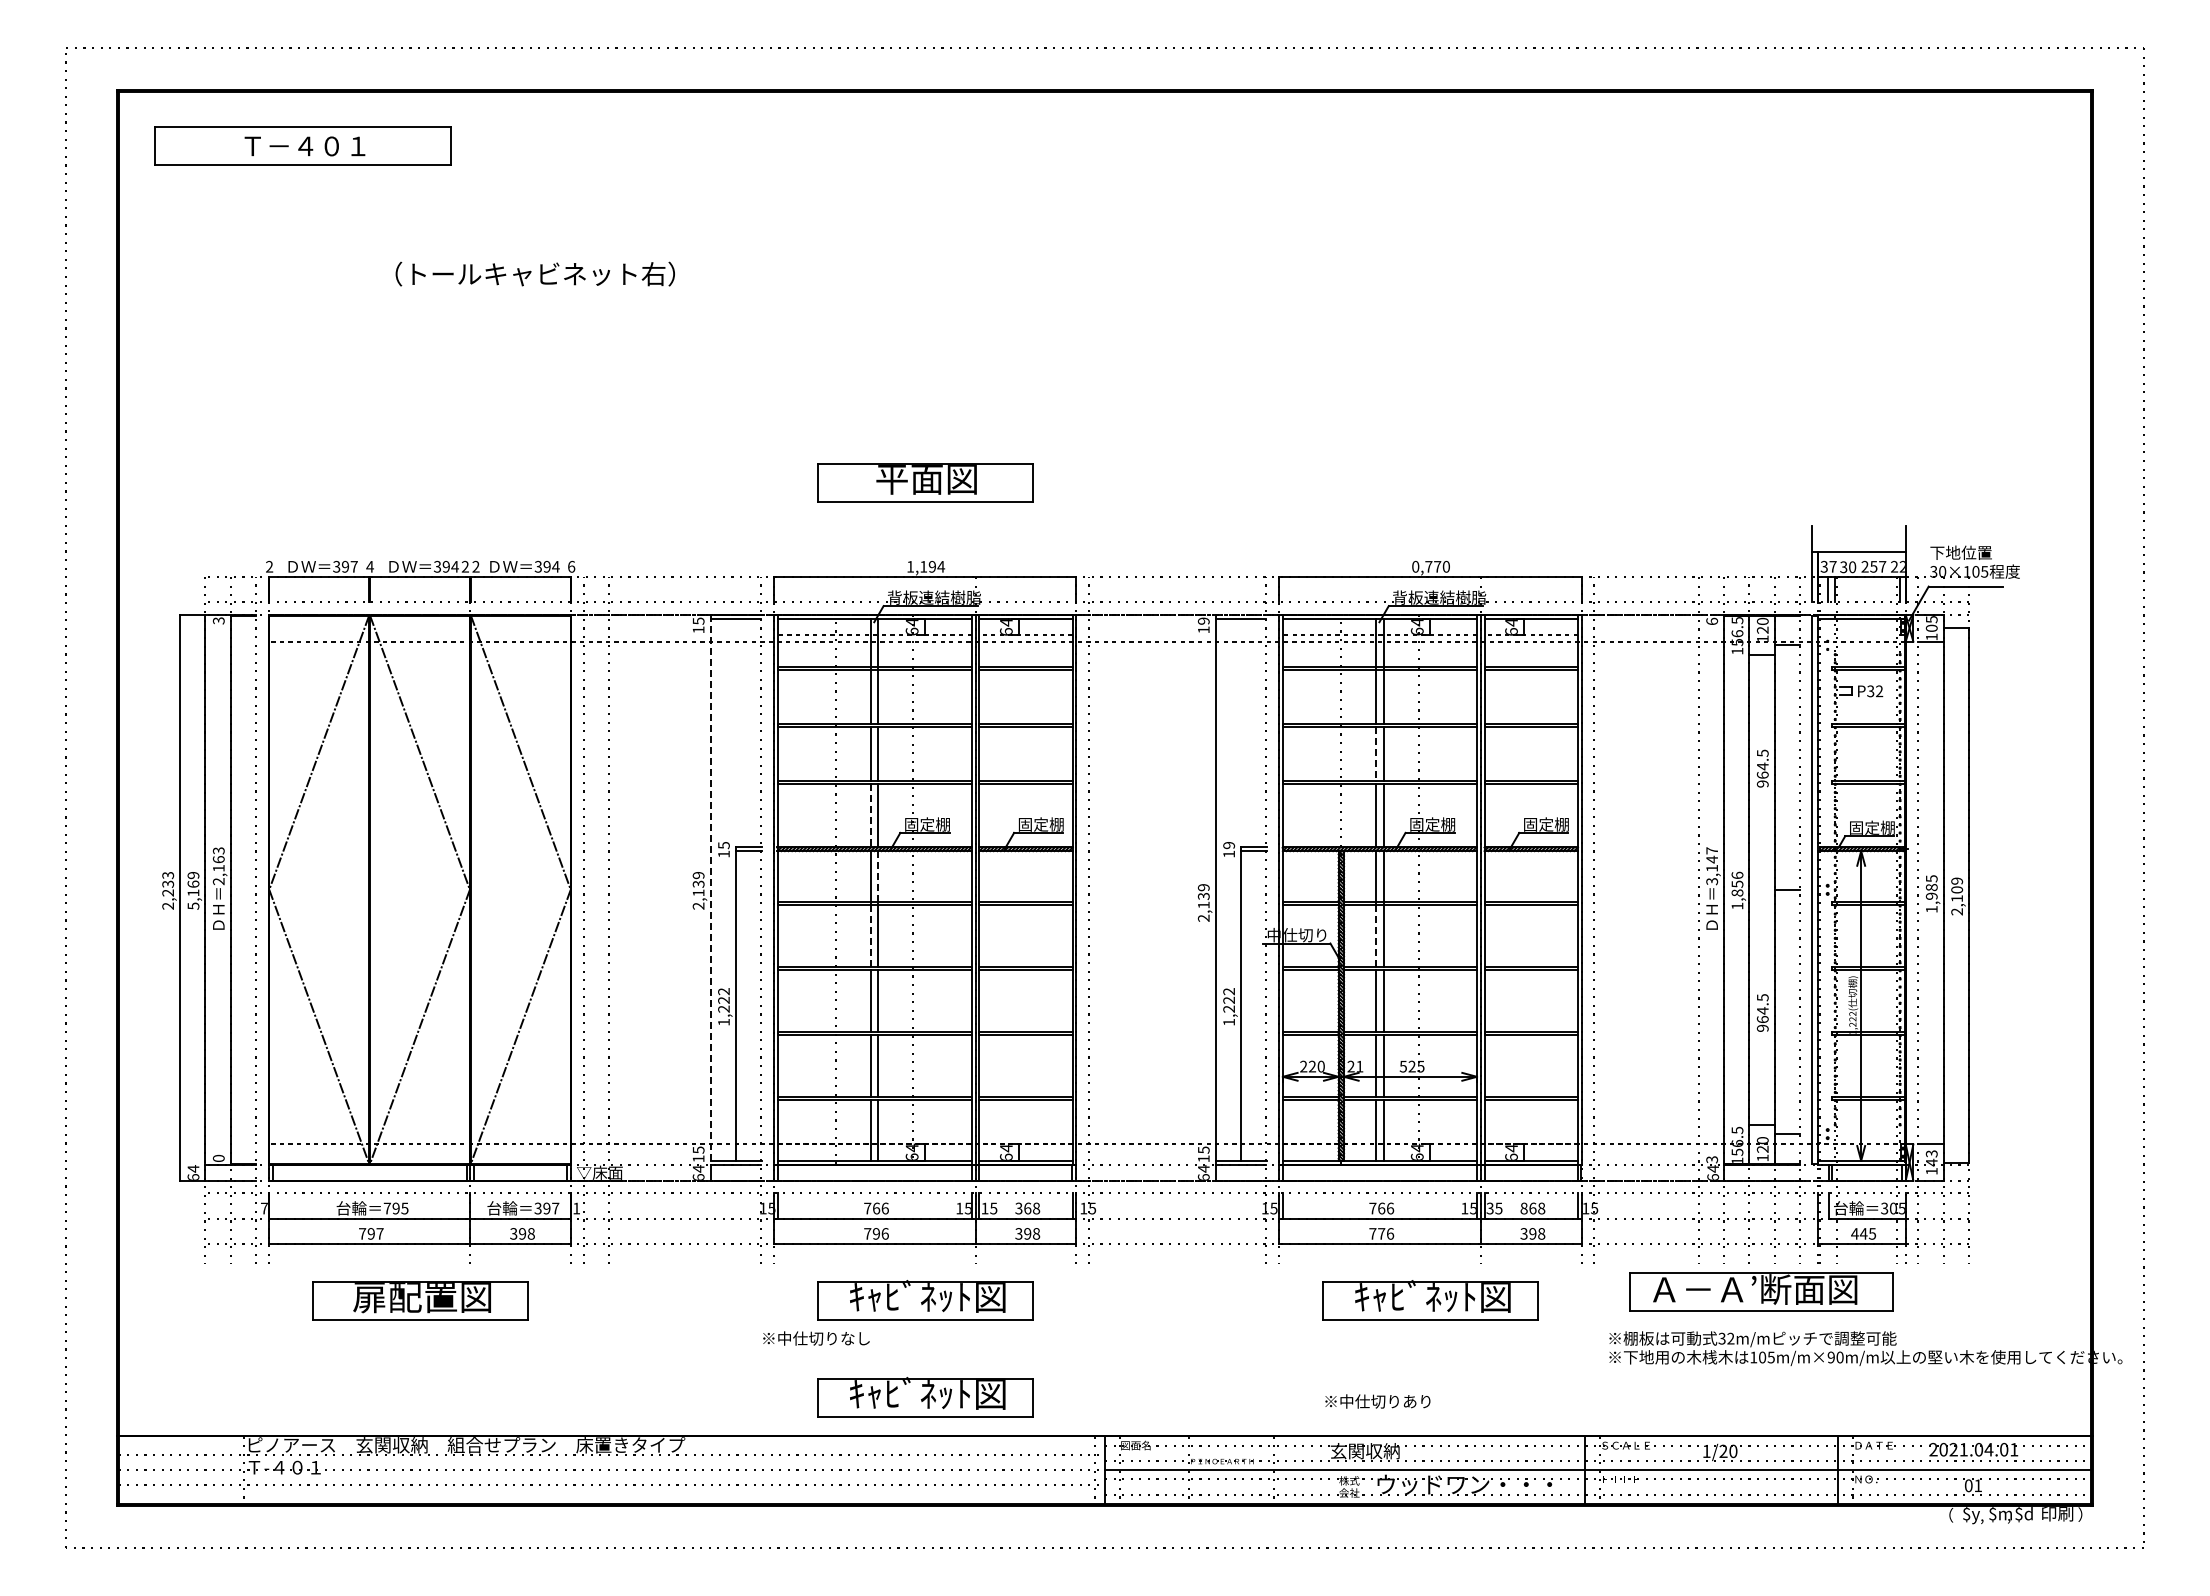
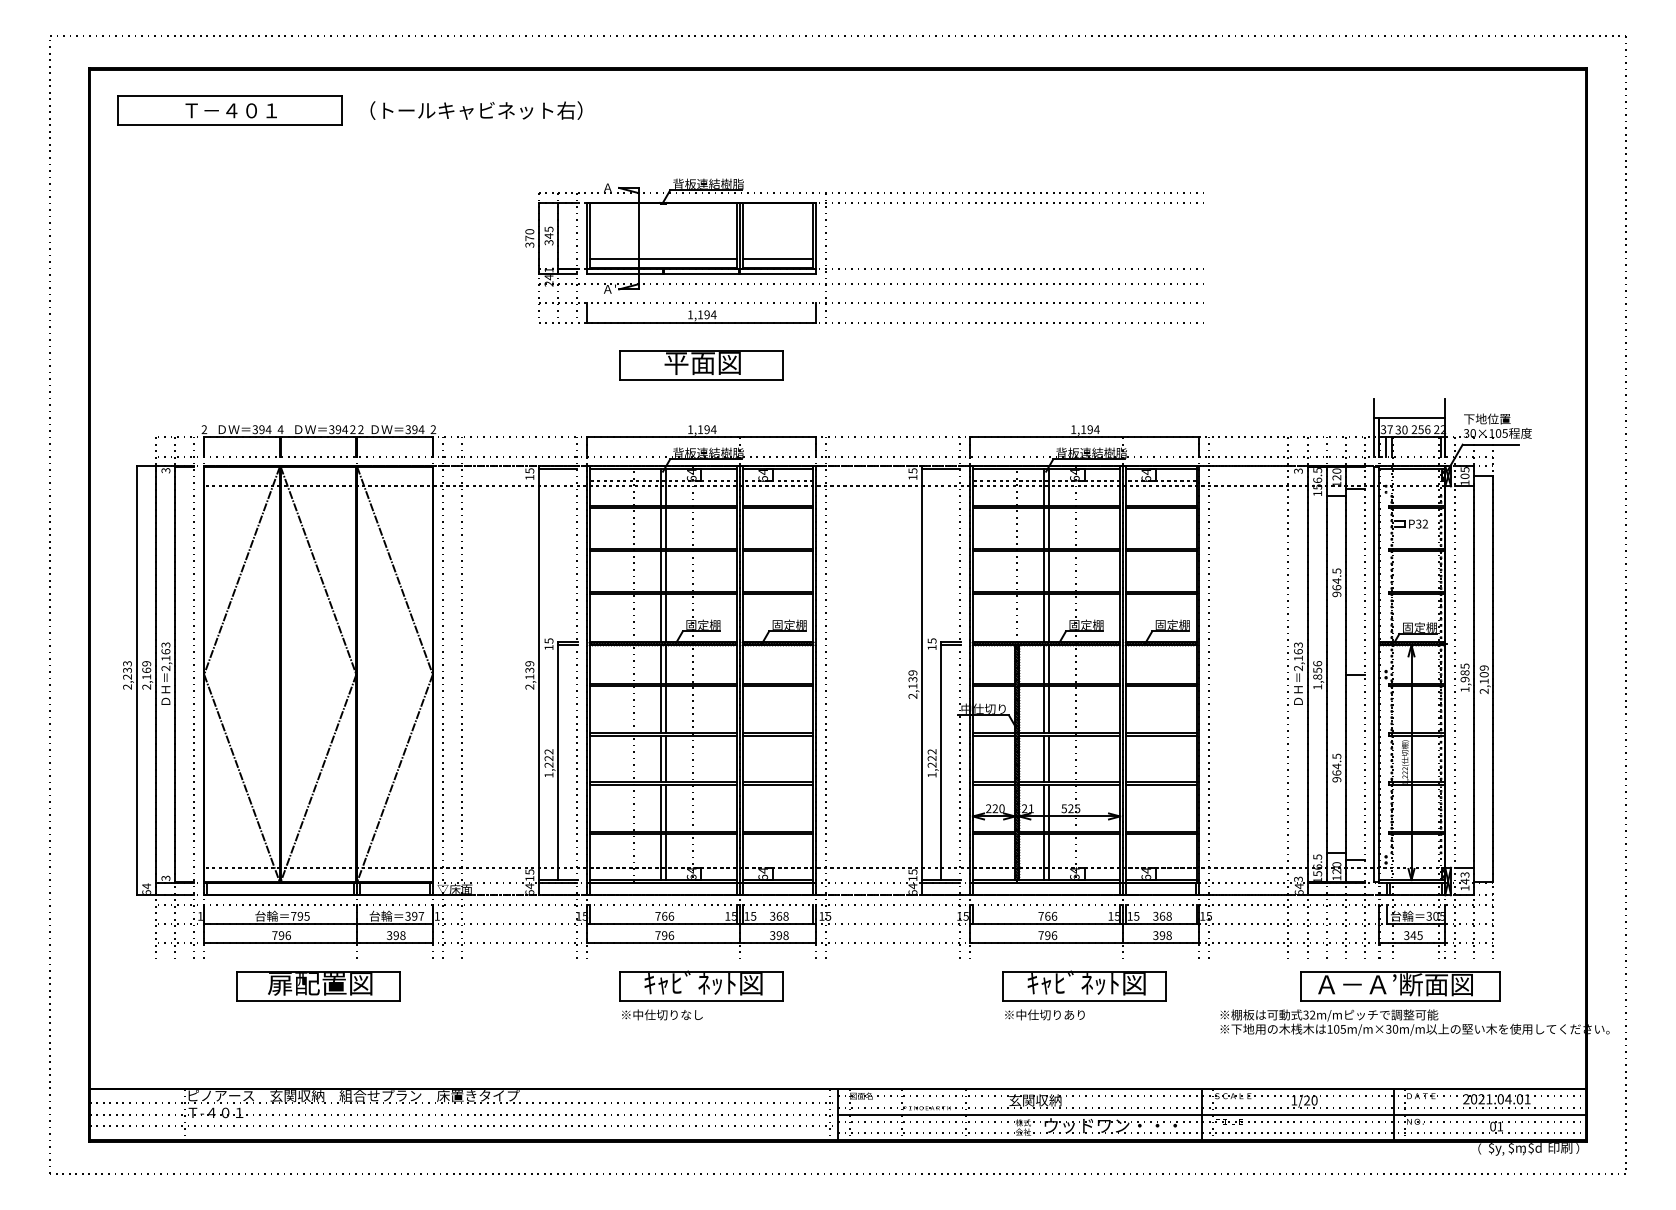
text: (534, 273) -> (475, 110), moved
part: (1140, 354) -> (864, 268), added
text: (354, 566) -> (268, 429), 397 -> 394
text: (571, 566) -> (433, 429), 6 -> 2
text: (1431, 566) -> (1085, 429), 0,770 -> 1,194
text: (1882, 566) -> (1427, 429), 257 -> 256
text: (1203, 620) -> (912, 470), 19 -> 15
text: (1712, 621) -> (1298, 471), 6 -> 3
line: (1376, 753) -> (1043, 571), dashed -> solid
line: (871, 815) -> (660, 618), dashed -> solid
text: (1228, 845) -> (931, 641), 19 -> 15
text: (1712, 866) -> (1298, 656), 3,147 -> 2,163
line: (878, 876) -> (666, 664), dashed -> solid
line: (710, 889) -> (538, 674), dashed -> solid
text: (193, 905) -> (146, 686), 5,169 -> 2,169
line: (871, 936) -> (660, 710), dashed -> solid
line: (1376, 936) -> (1043, 710), dashed -> solid
text: (218, 1158) -> (165, 878), 0 -> 3
text: (264, 1208) -> (200, 916), 7 -> 1
text: (1489, 1208) -> (1129, 916), 35 -> 15
text: (1523, 1208) -> (1155, 916), 868 -> 368
text: (379, 1233) -> (287, 935), 797 -> 796
text: (1381, 1233) -> (1047, 935), 776 -> 796
text: (1854, 1233) -> (1406, 935), 445 -> 345
part: (1761, 1291) -> (1400, 986), moved
text: (816, 1338) -> (662, 1014), moved
text: (1830, 1357) -> (1388, 1029), 105m/m×90m/m -> 105m/m×30m/m
part: (925, 1397) -> (701, 1059), removed
text: (1377, 1401) -> (1044, 1014), moved

